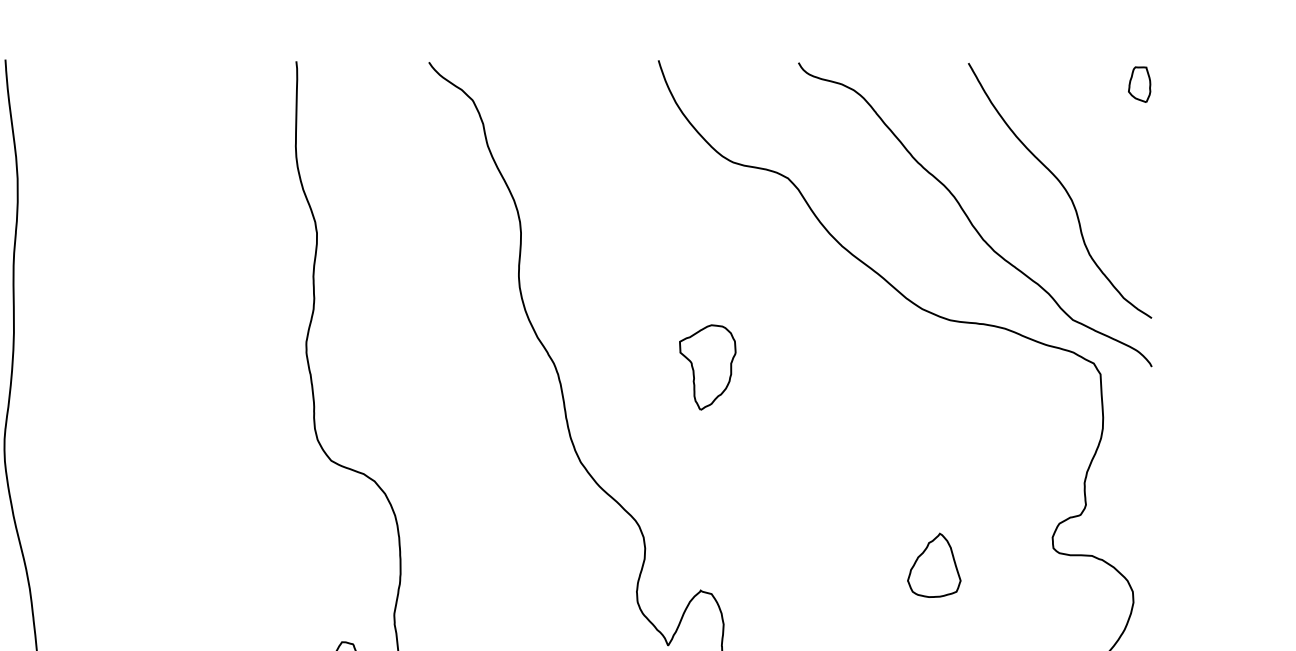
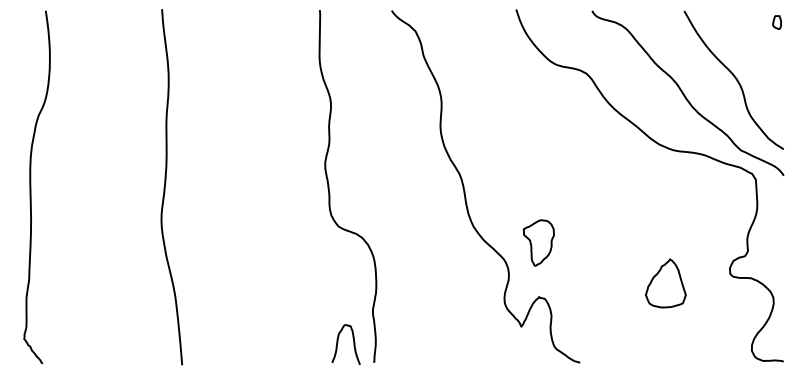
part: (1138, 84) -> (776, 22), size x0.7
part: (707, 366) -> (538, 242), moved
part: (933, 565) -> (665, 283), size x1.4

